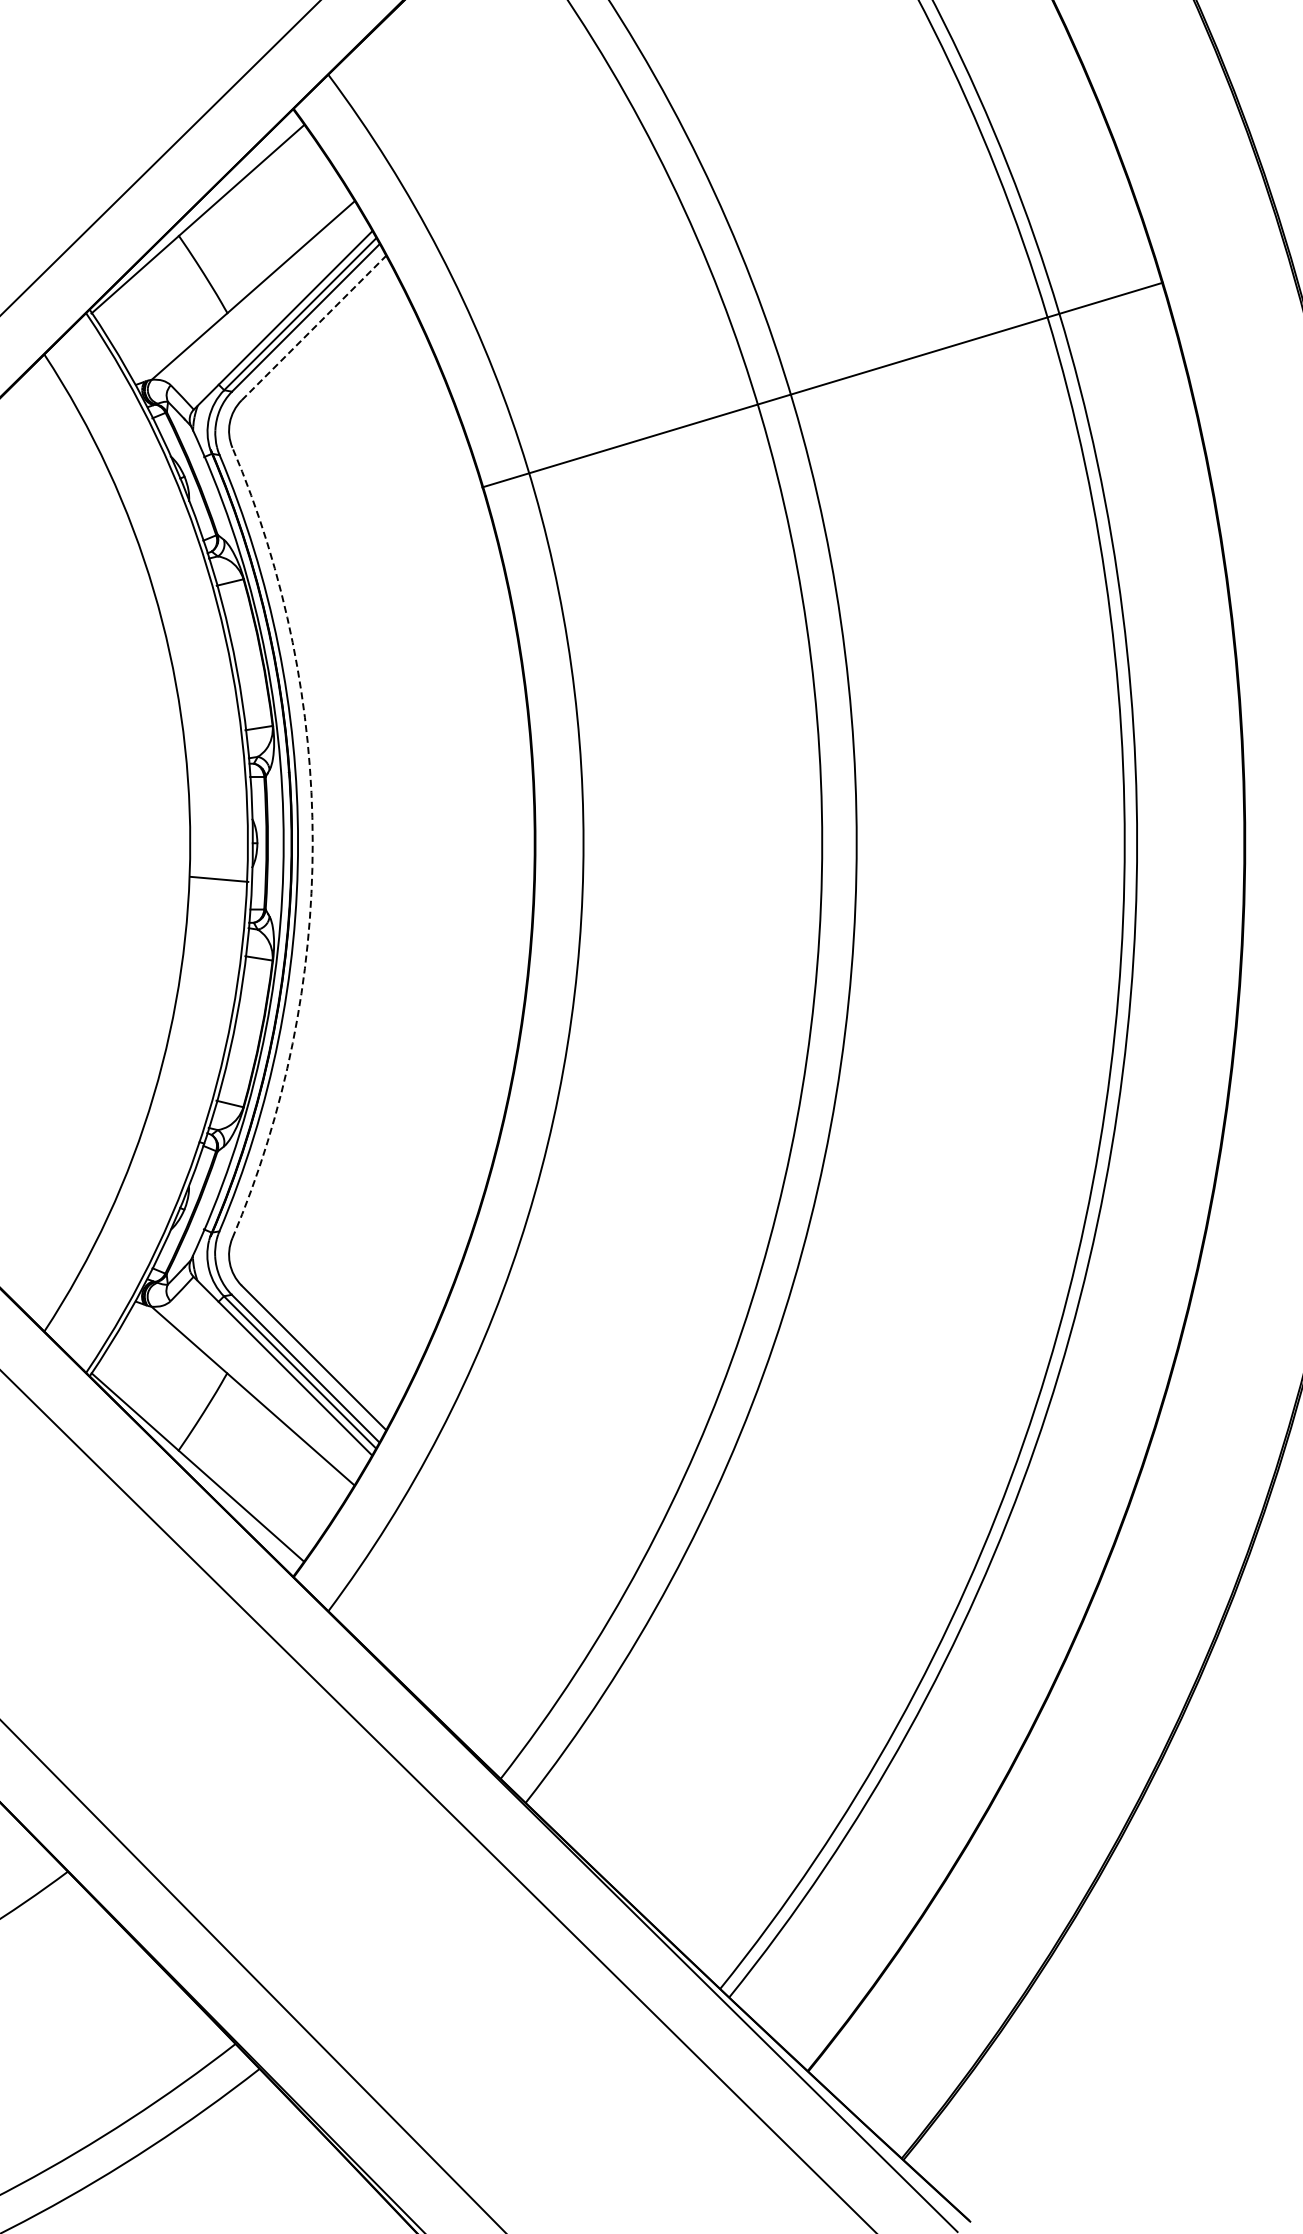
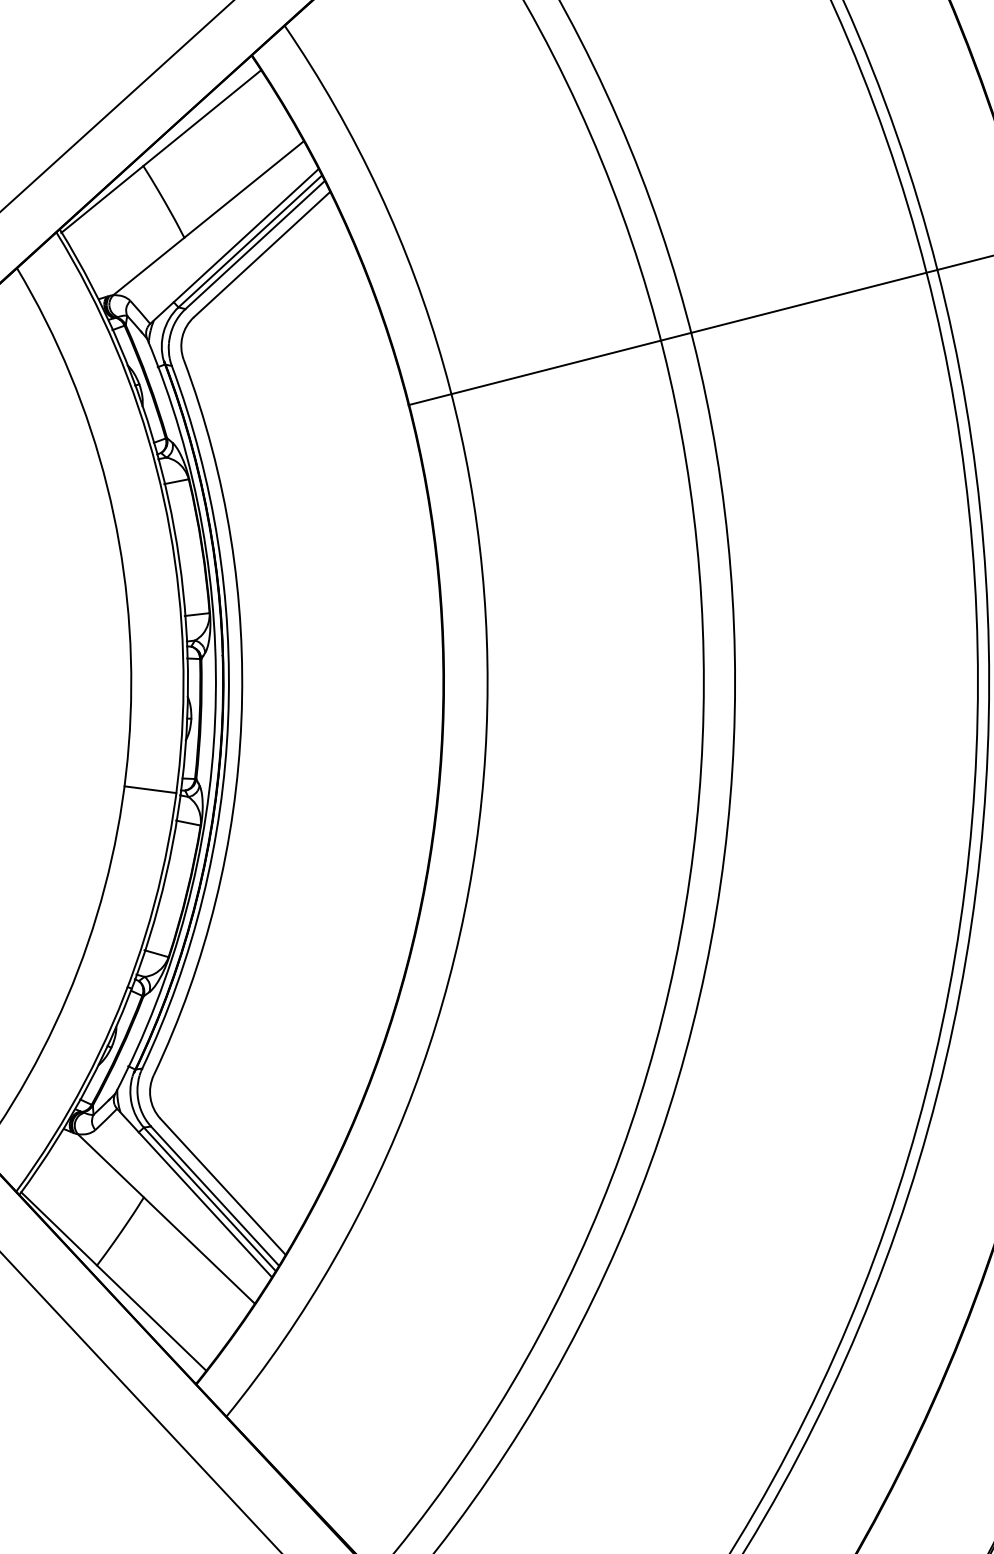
line: (314, 327) -> (262, 254), dashed -> solid
arc: (312, 842) -> (241, 720), dashed -> solid
line: (219, 878) -> (150, 788), moved

